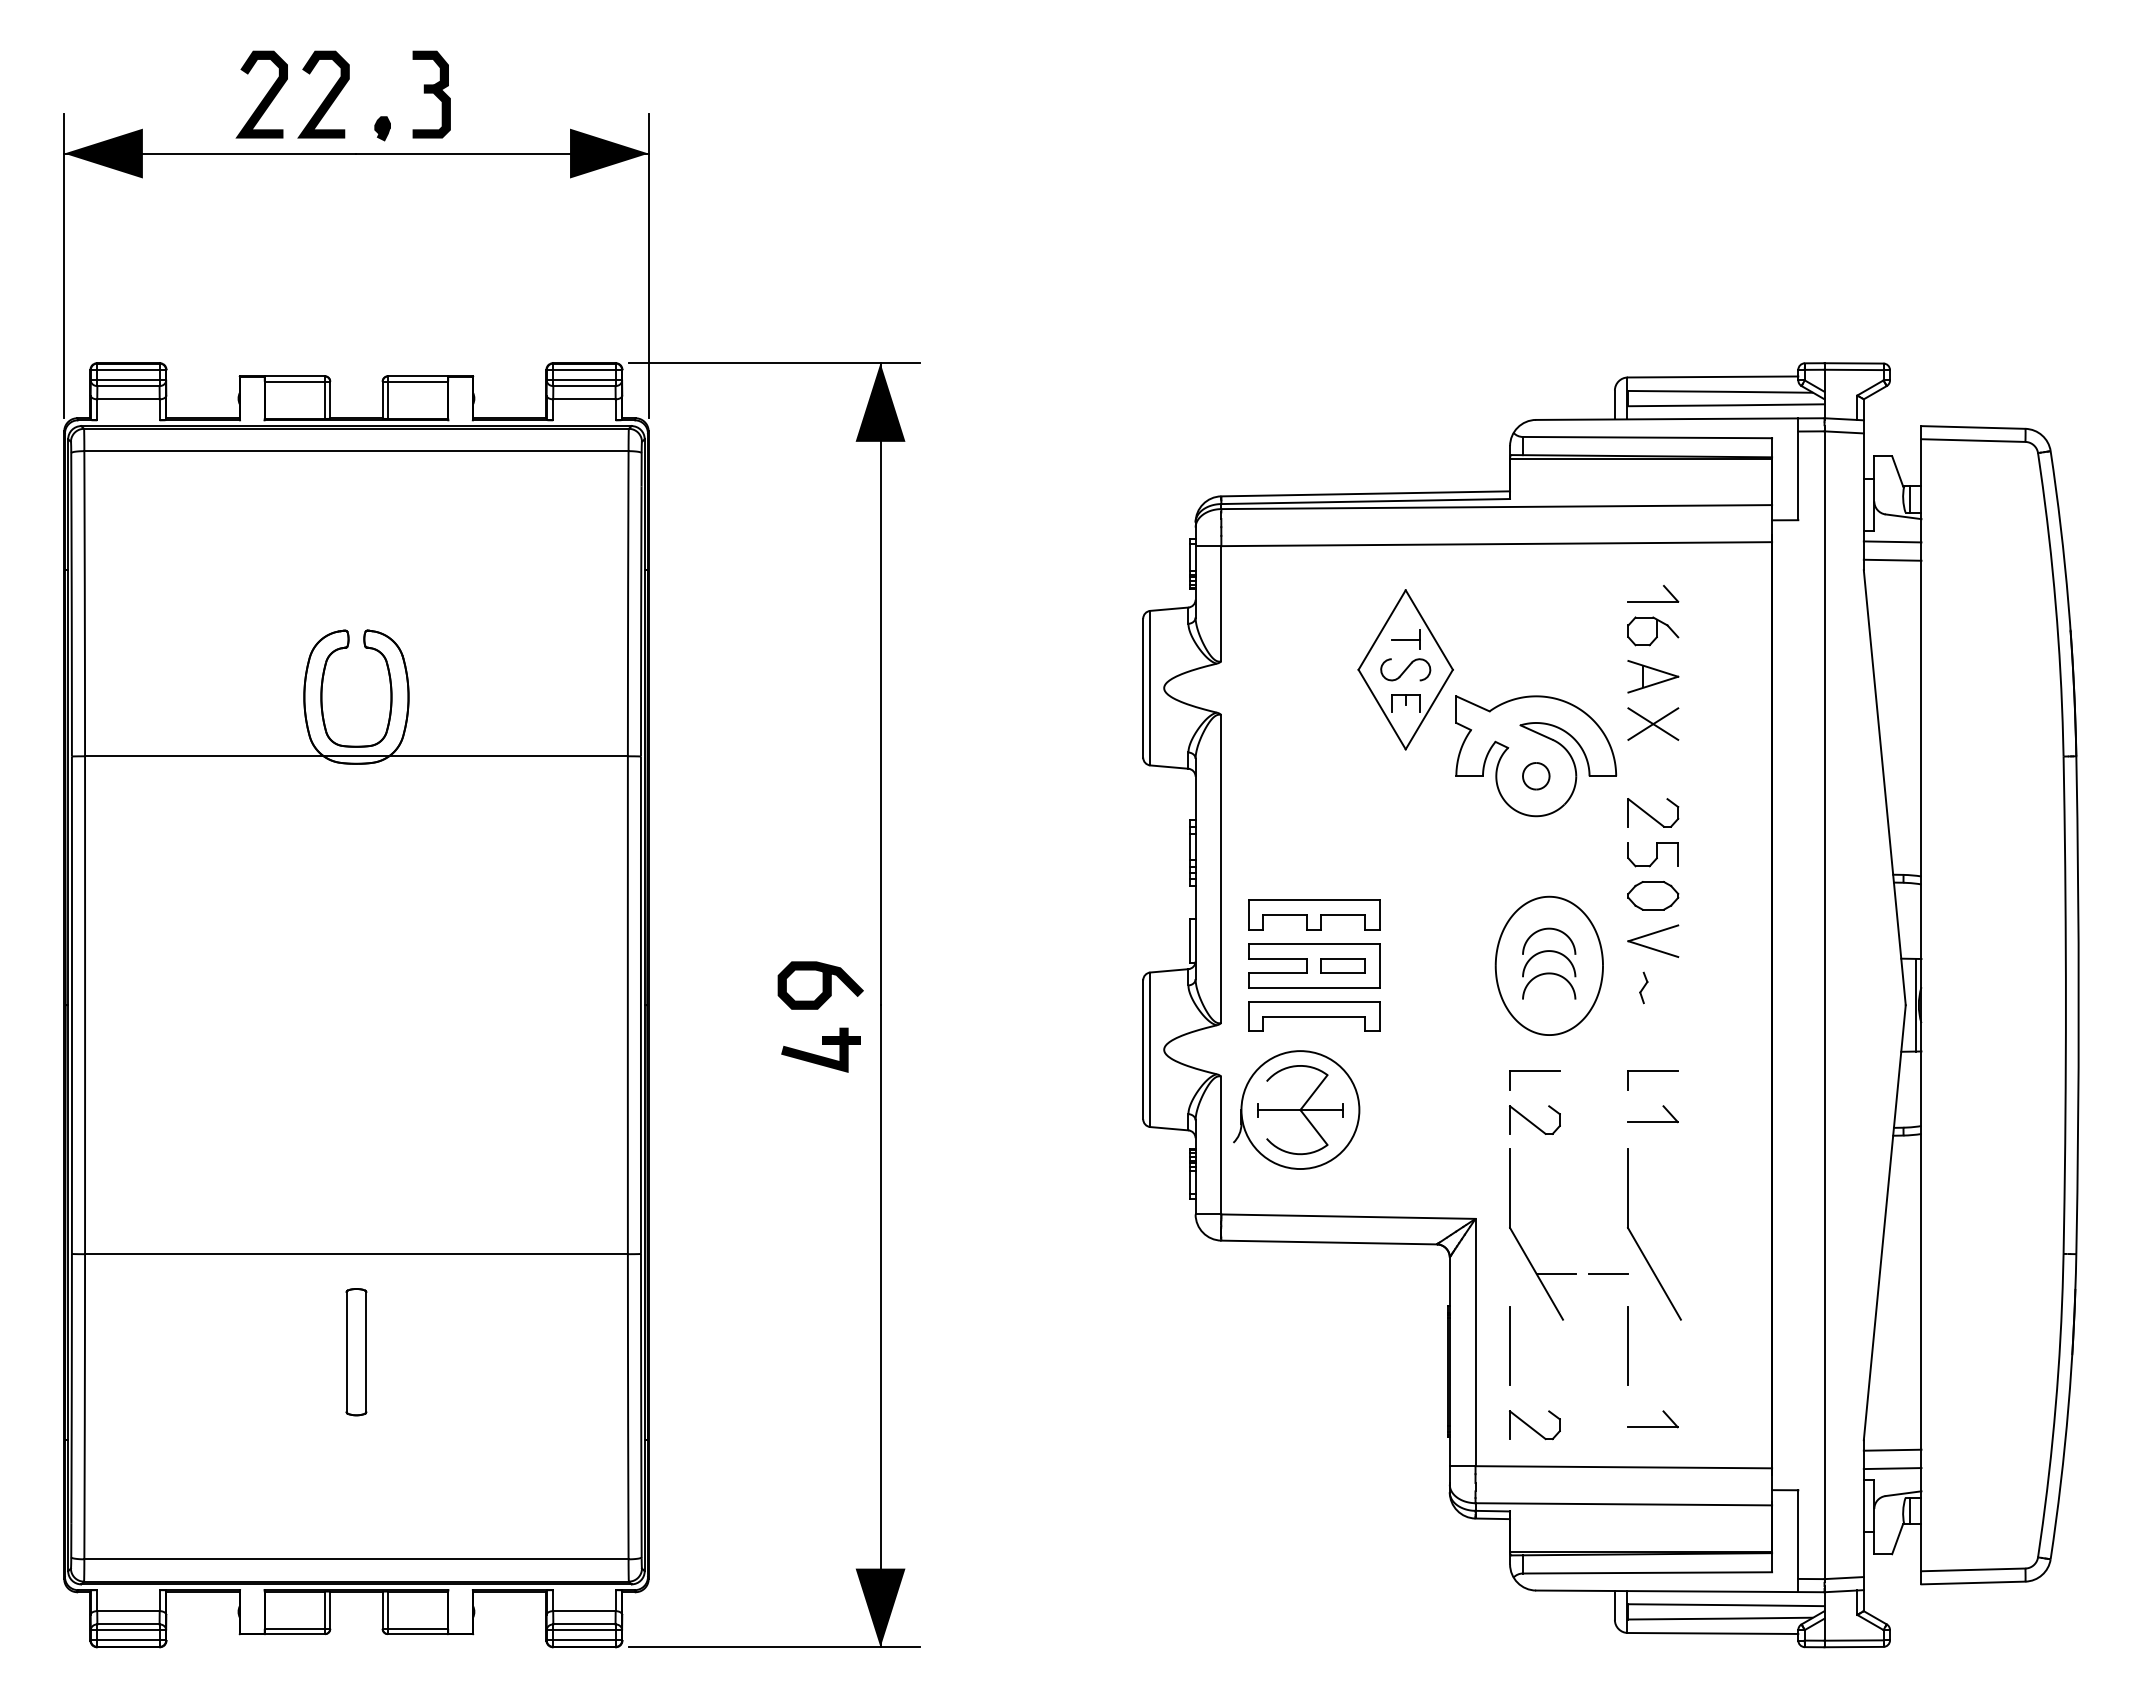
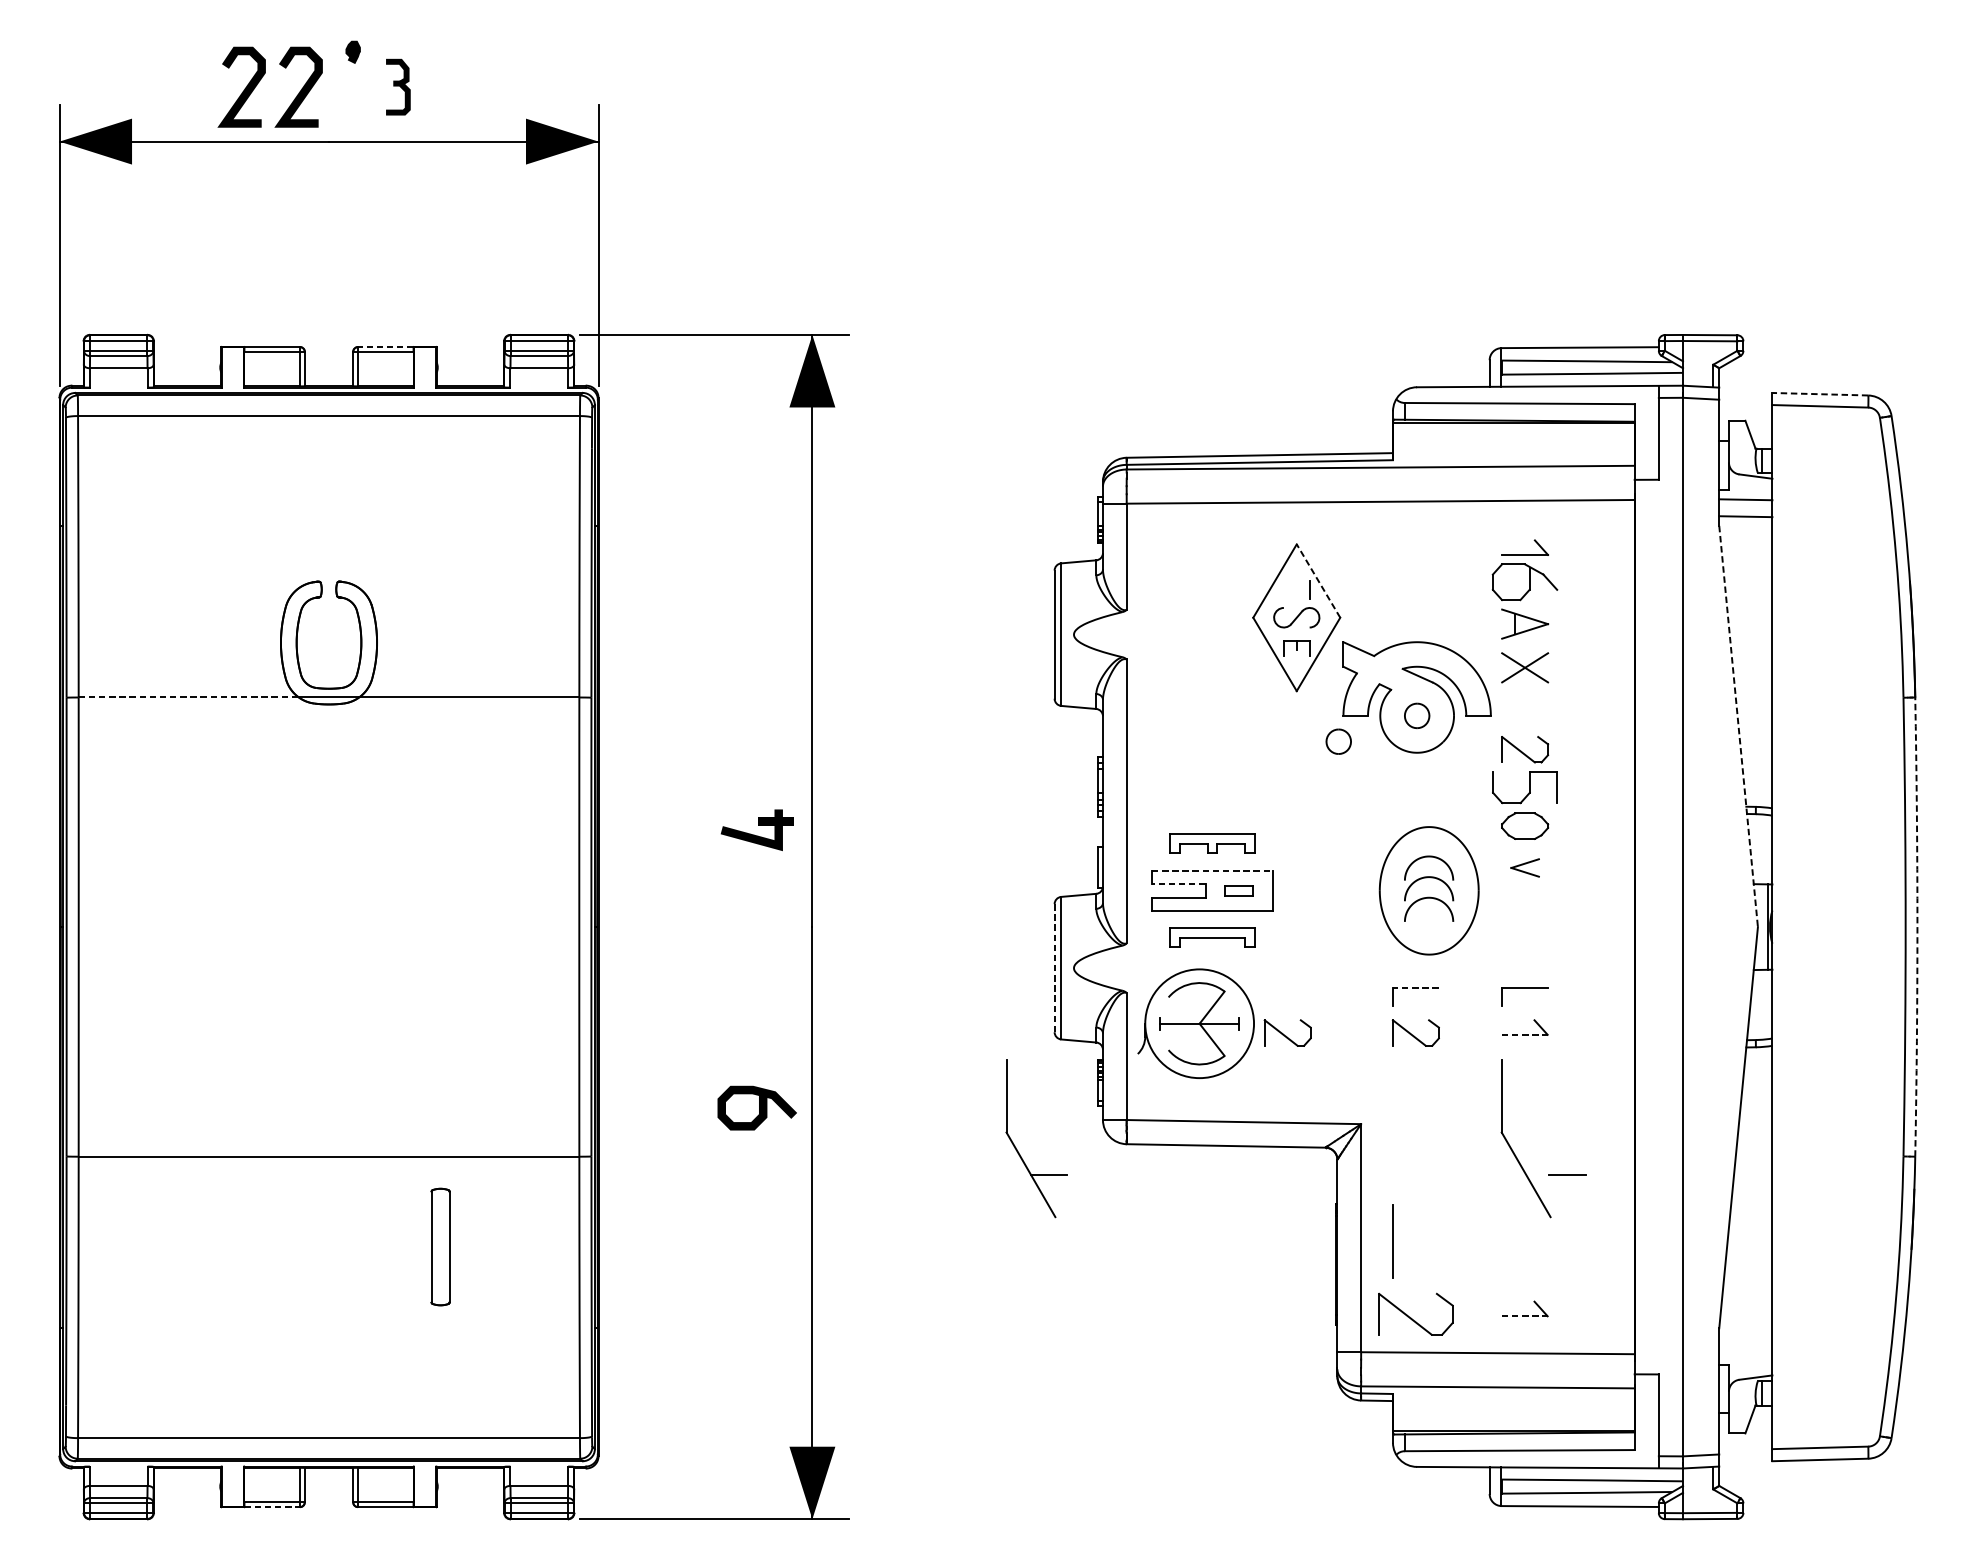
part: (431, 94) -> (398, 87), size x0.7
part: (382, 128) -> (353, 52), moved
line: (417, 376) -> (385, 347), solid -> dashed
line: (1973, 427) -> (1820, 394), solid -> dashed
line: (1429, 629) -> (1318, 580), solid -> dashed
part: (1653, 631) -> (1525, 582), size x1.4
line: (1405, 639) -> (1296, 589), removed
line: (204, 756) -> (188, 697), solid -> dashed
line: (1884, 787) -> (1738, 726), solid -> dashed
part: (1451, 804) -> (1338, 741), added
part: (1652, 854) -> (1524, 788), size x1.4
part: (1314, 914) -> (1212, 843), size x0.7
part: (1653, 940) -> (1525, 867), size x0.6
line: (1314, 944) -> (1212, 871), solid -> dashed
line: (1277, 958) -> (1178, 883), solid -> dashed
part: (1342, 965) -> (1238, 890), size x0.7
curve: (822, 985) -> (758, 1108), moved
part: (1643, 987) -> (1516, 910), removed
arc: (2078, 1005) -> (1917, 927), solid -> dashed
part: (1314, 1016) -> (1212, 937), size x0.7
part: (820, 1049) -> (757, 829), moved
line: (1143, 1050) -> (1054, 968), solid -> dashed
line: (1534, 1070) -> (1415, 987), solid -> dashed
part: (1395, 1119) -> (1287, 1032), added
line: (1652, 1122) -> (1524, 1035), solid -> dashed
part: (1521, 1245) -> (1017, 1148), moved
line: (1608, 1273) -> (1567, 1174), moved
line: (1627, 1345) -> (1501, 1240), removed
part: (356, 1352) -> (440, 1247), moved
part: (1534, 1425) -> (1415, 1314), size x1.6
line: (1652, 1427) -> (1524, 1316), solid -> dashed
line: (1892, 1449) -> (1745, 1336), removed
line: (1892, 1468) -> (1745, 1354), removed
line: (295, 1634) -> (272, 1507), solid -> dashed

